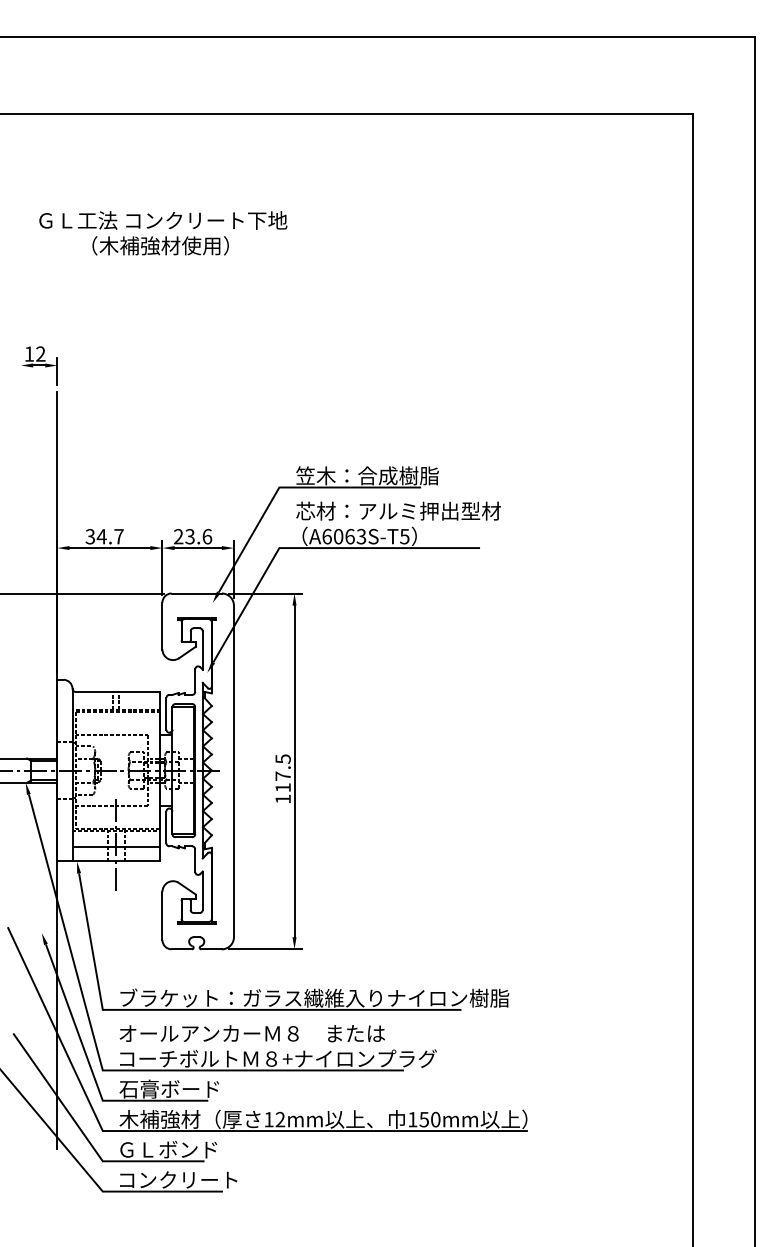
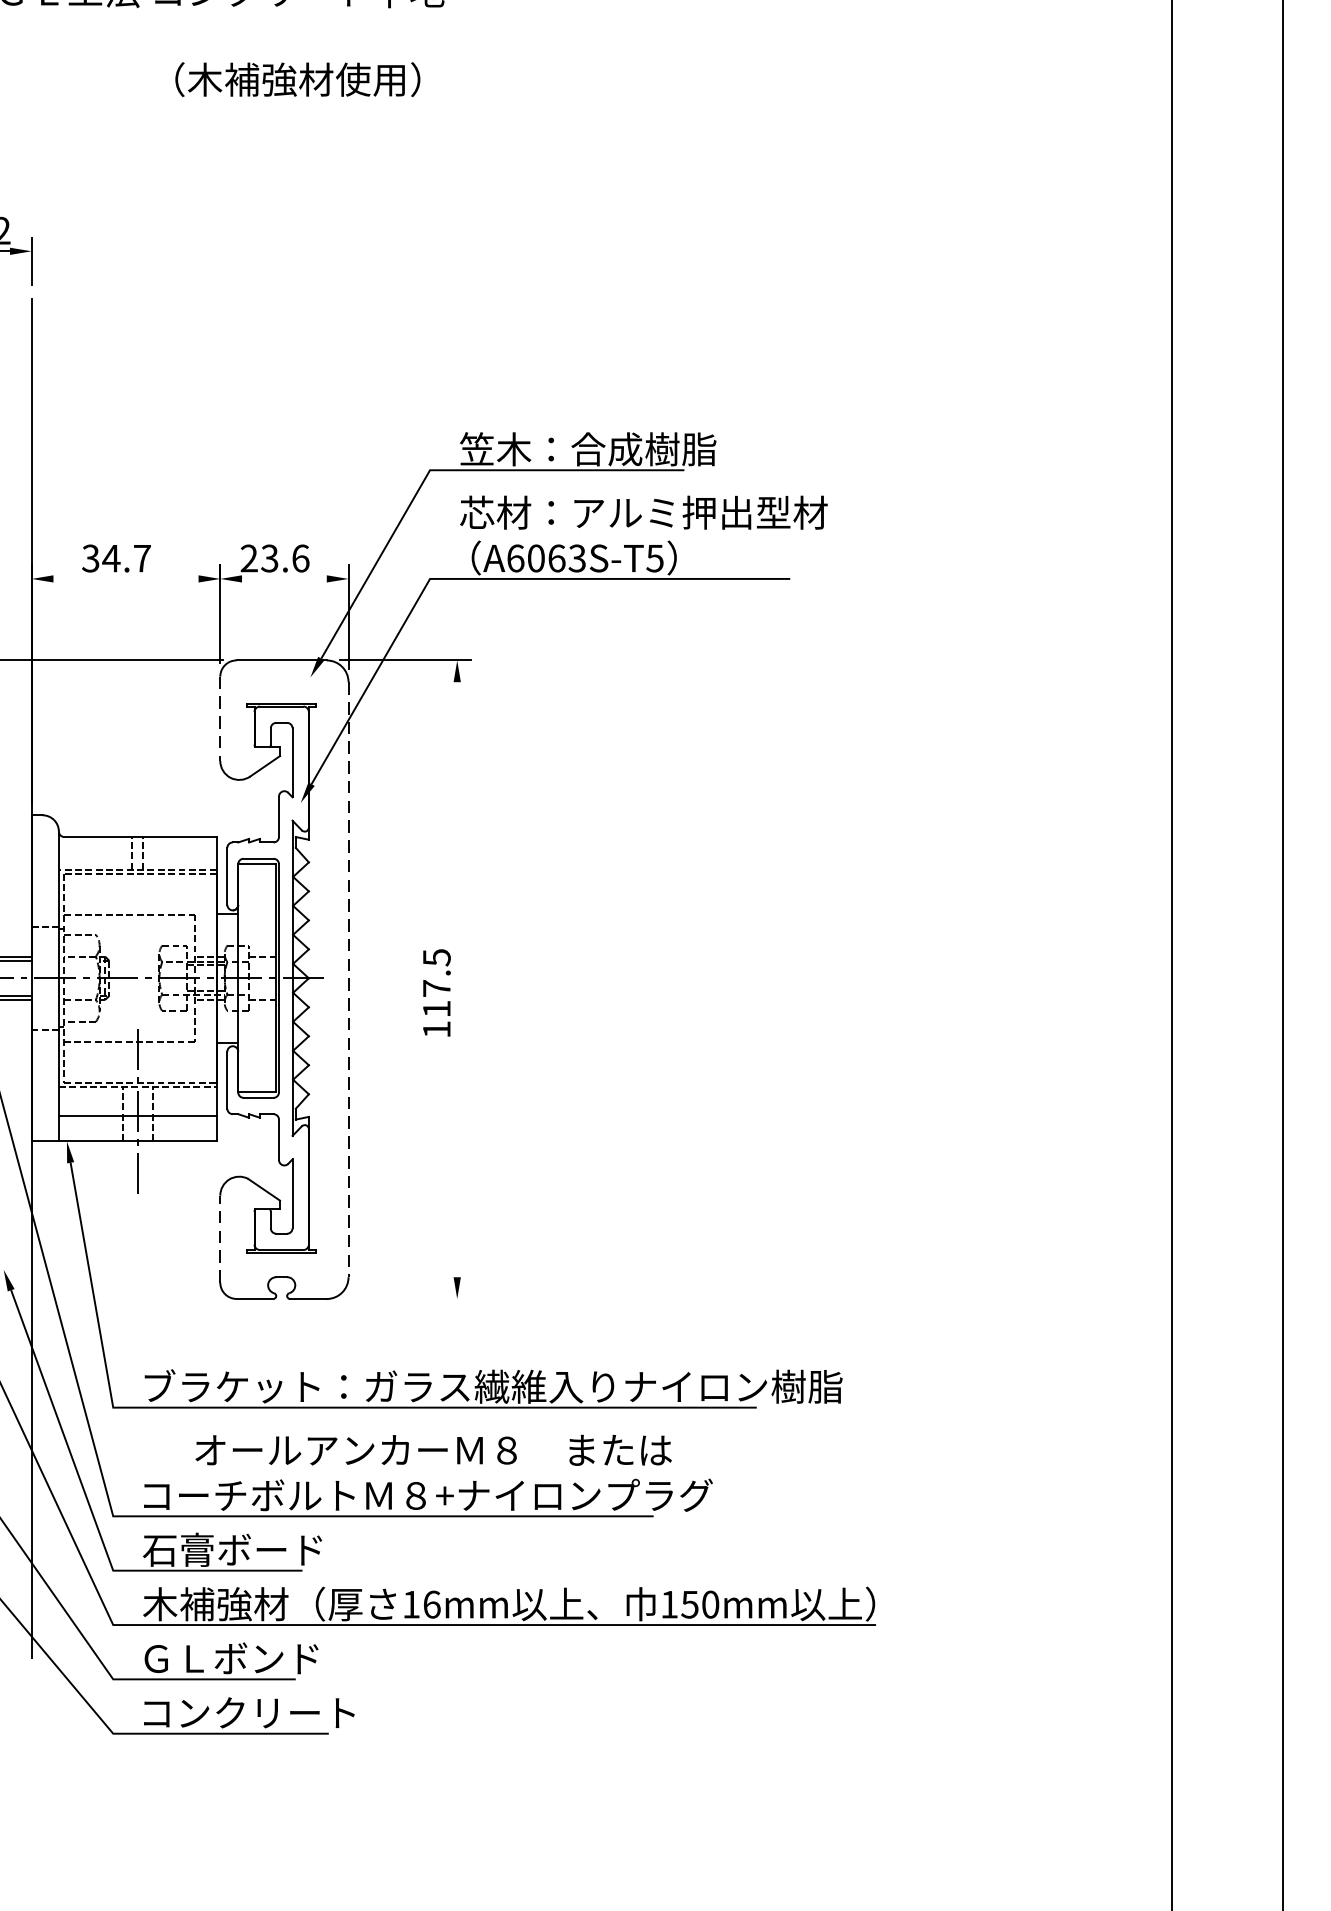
text: (160, 245) -> (297, 79), moved
line: (109, 548) -> (125, 579), removed
line: (197, 548) -> (283, 579), removed
line: (162, 626) -> (220, 719), solid -> dashed
line: (233, 771) -> (347, 979), solid -> dashed
line: (294, 771) -> (457, 979), removed
line: (162, 915) -> (220, 1238), solid -> dashed
line: (265, 949) -> (405, 1299), removed
text: (251, 1033) -> (432, 1450), moved
text: (280, 1119) -> (432, 1604), 12mm -> 16mm

